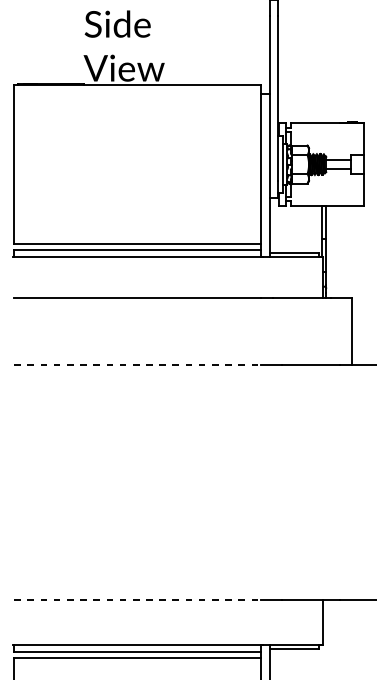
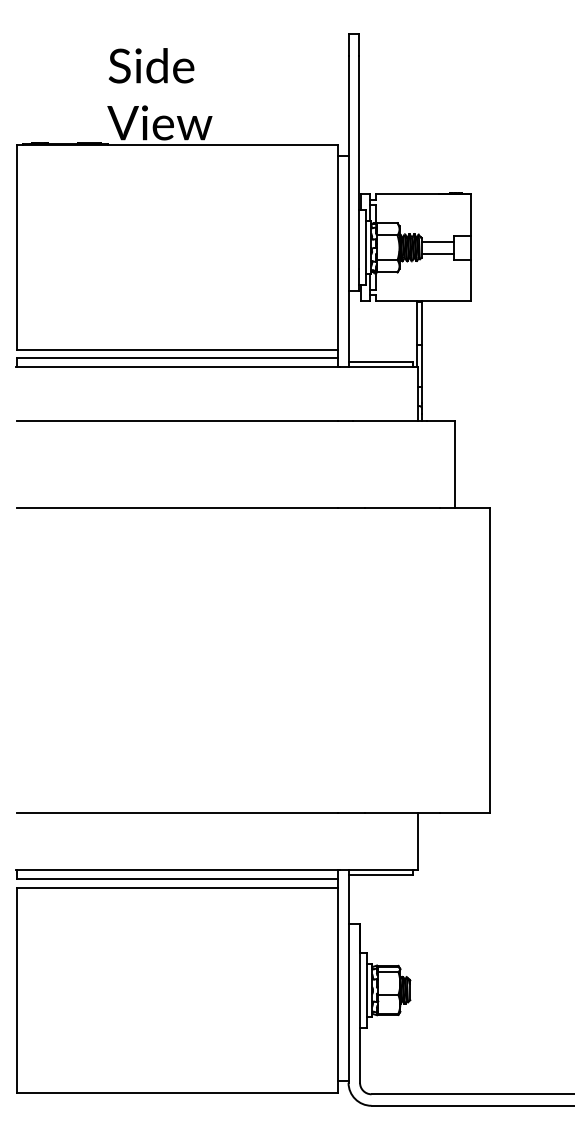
line: (138, 364) -> (178, 507), dashed -> solid
line: (138, 600) -> (178, 812), dashed -> solid

